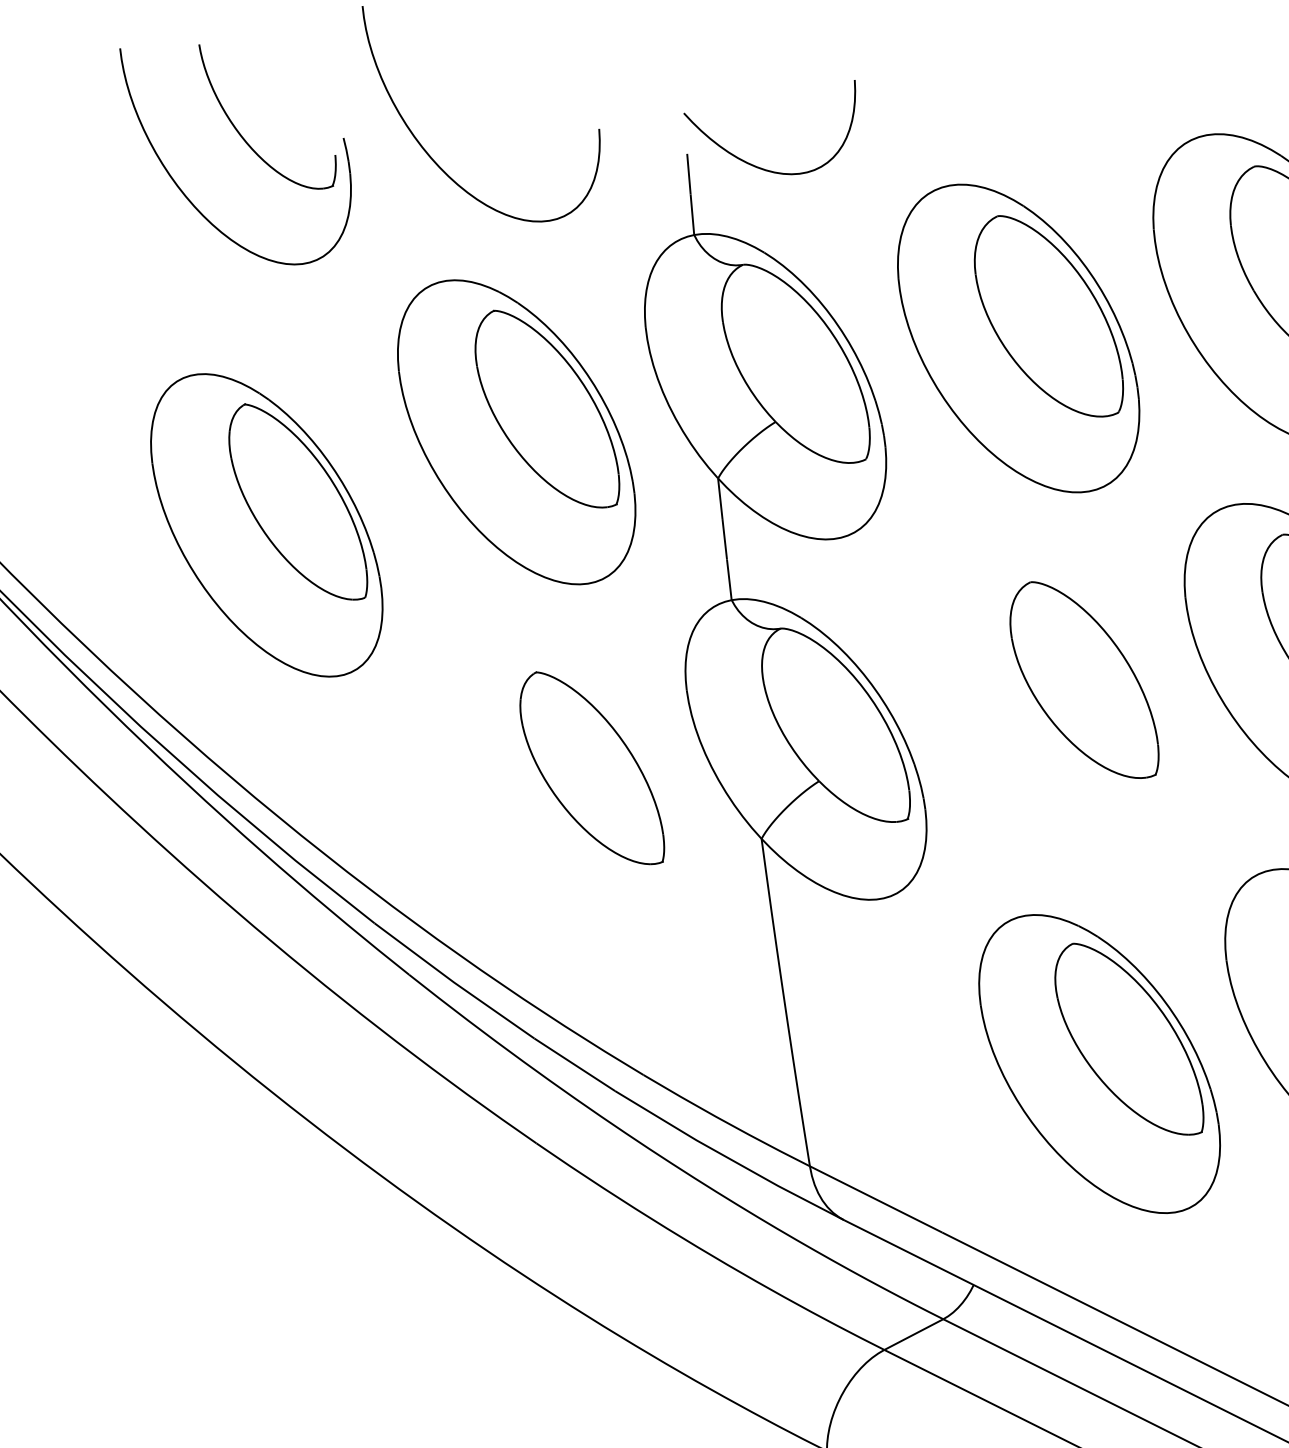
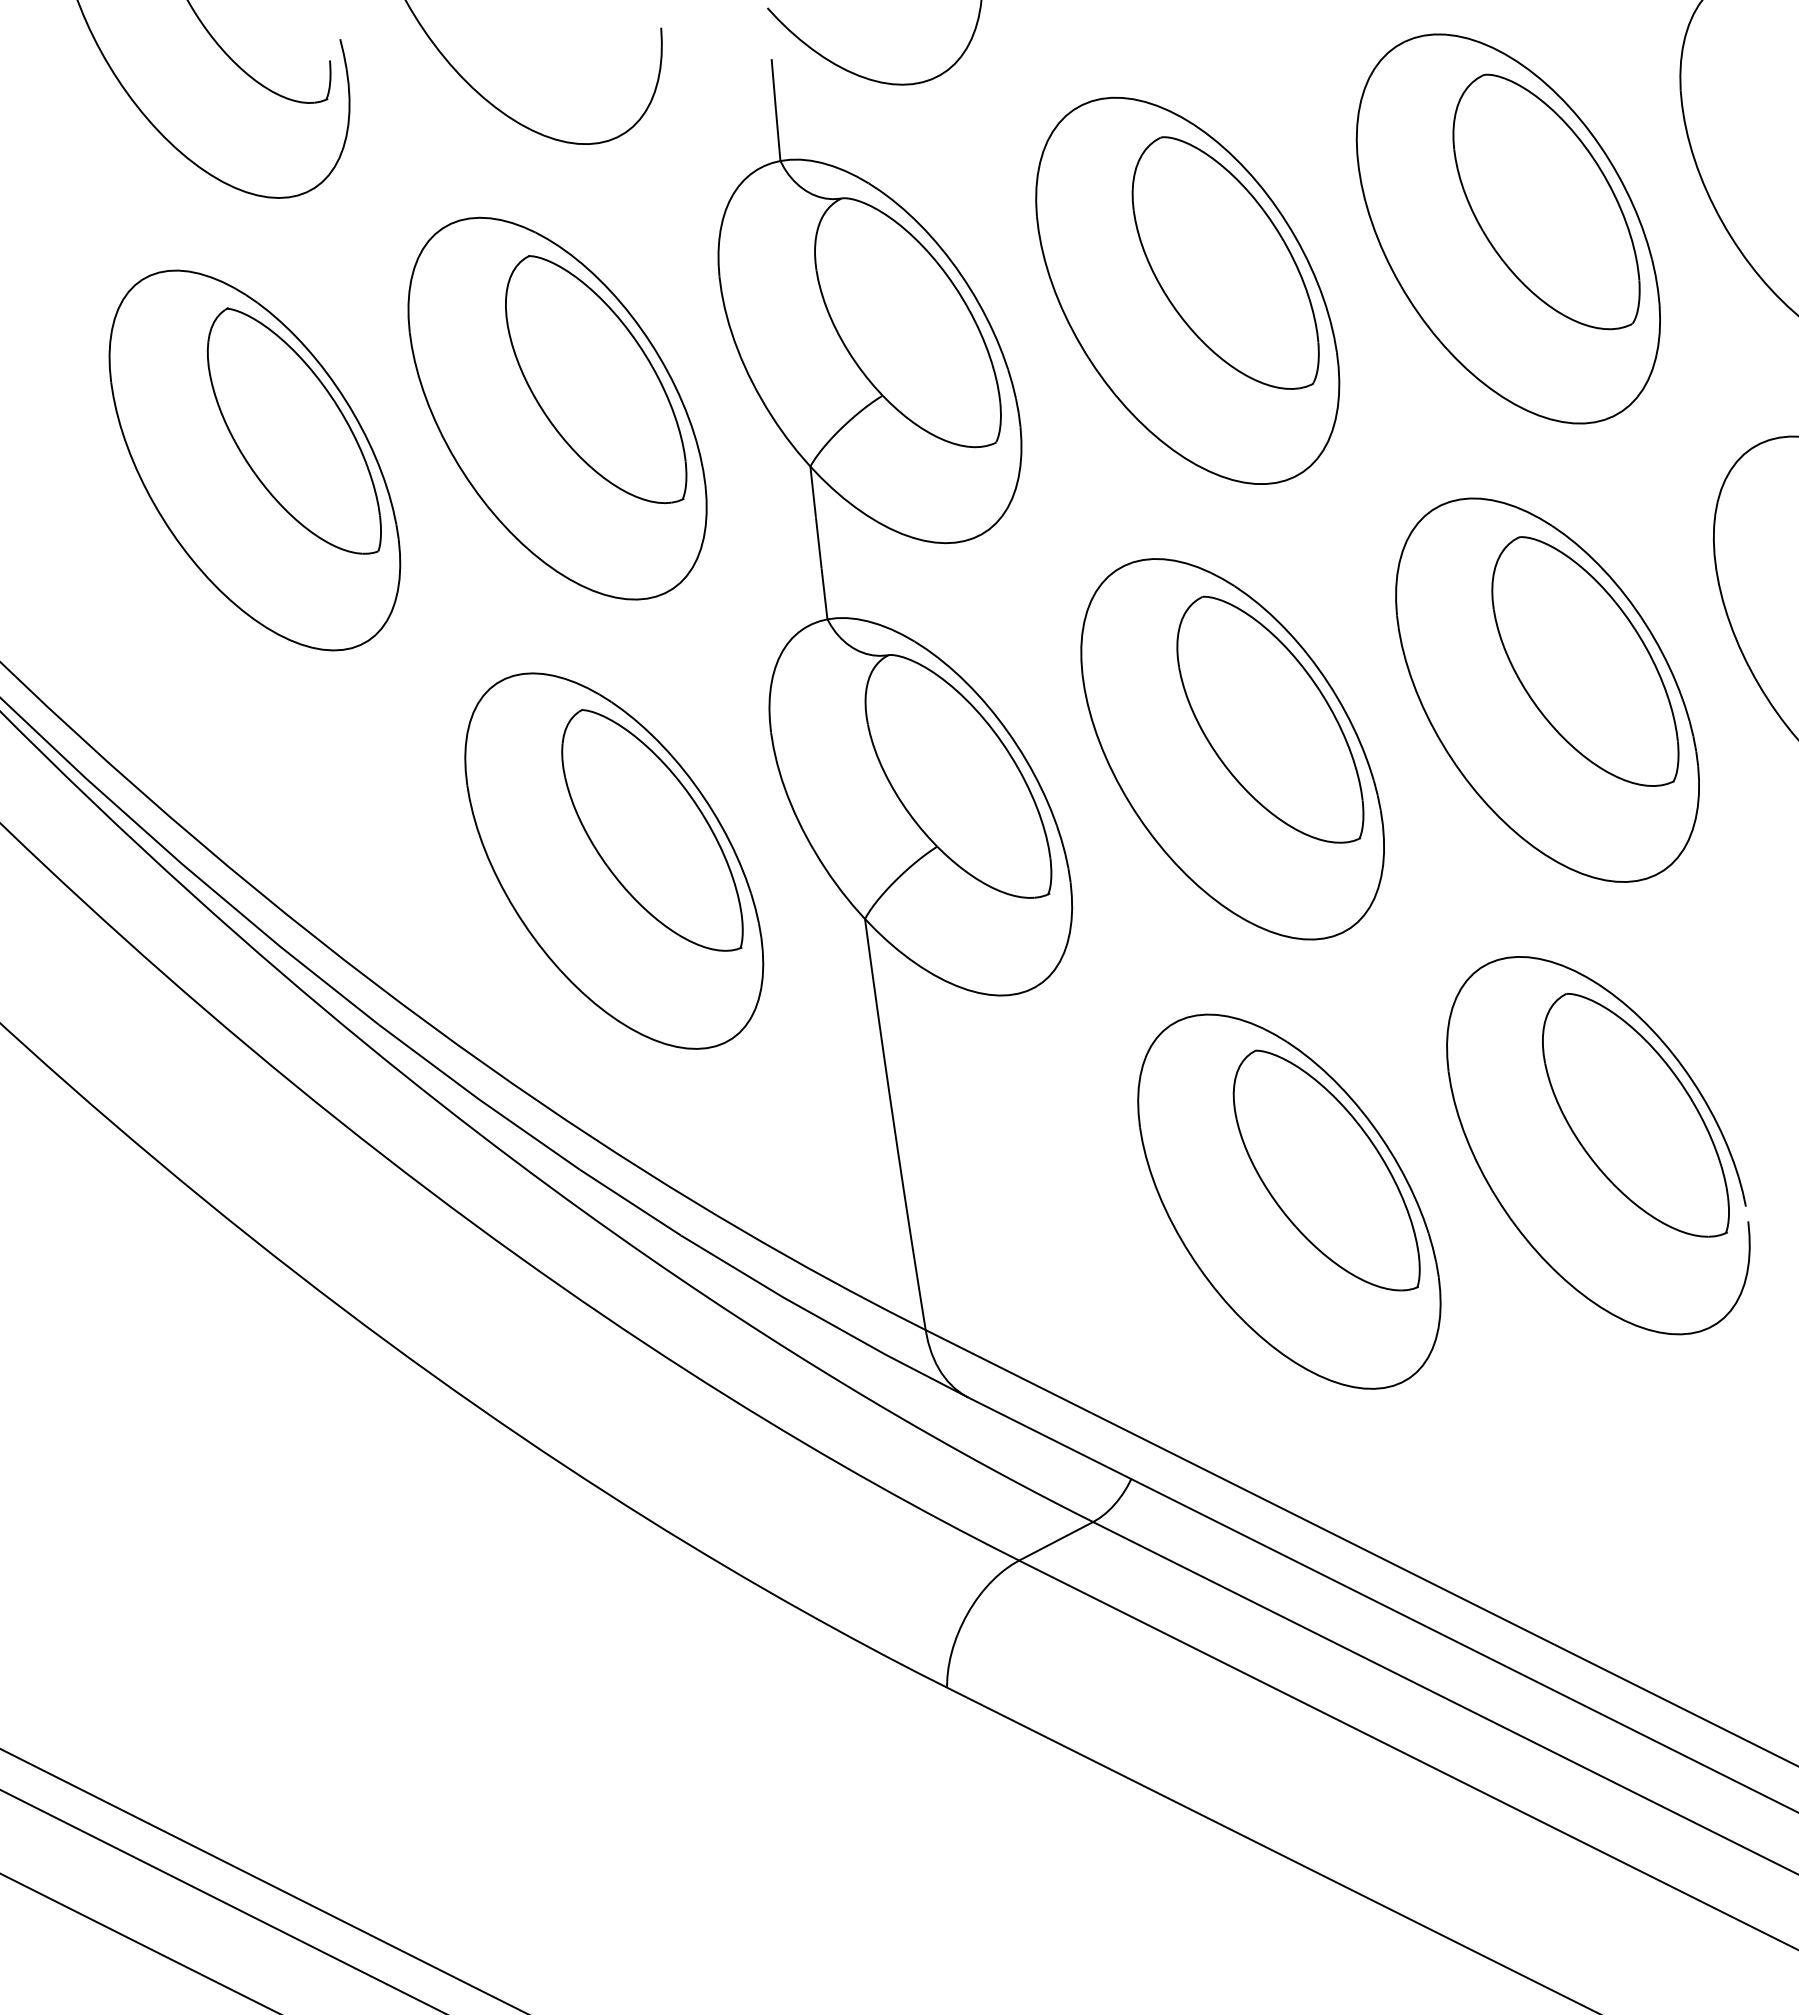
part: (266, 525) -> (254, 460), moved
part: (1054, 703) -> (1232, 749), added
part: (562, 792) -> (614, 860), added

